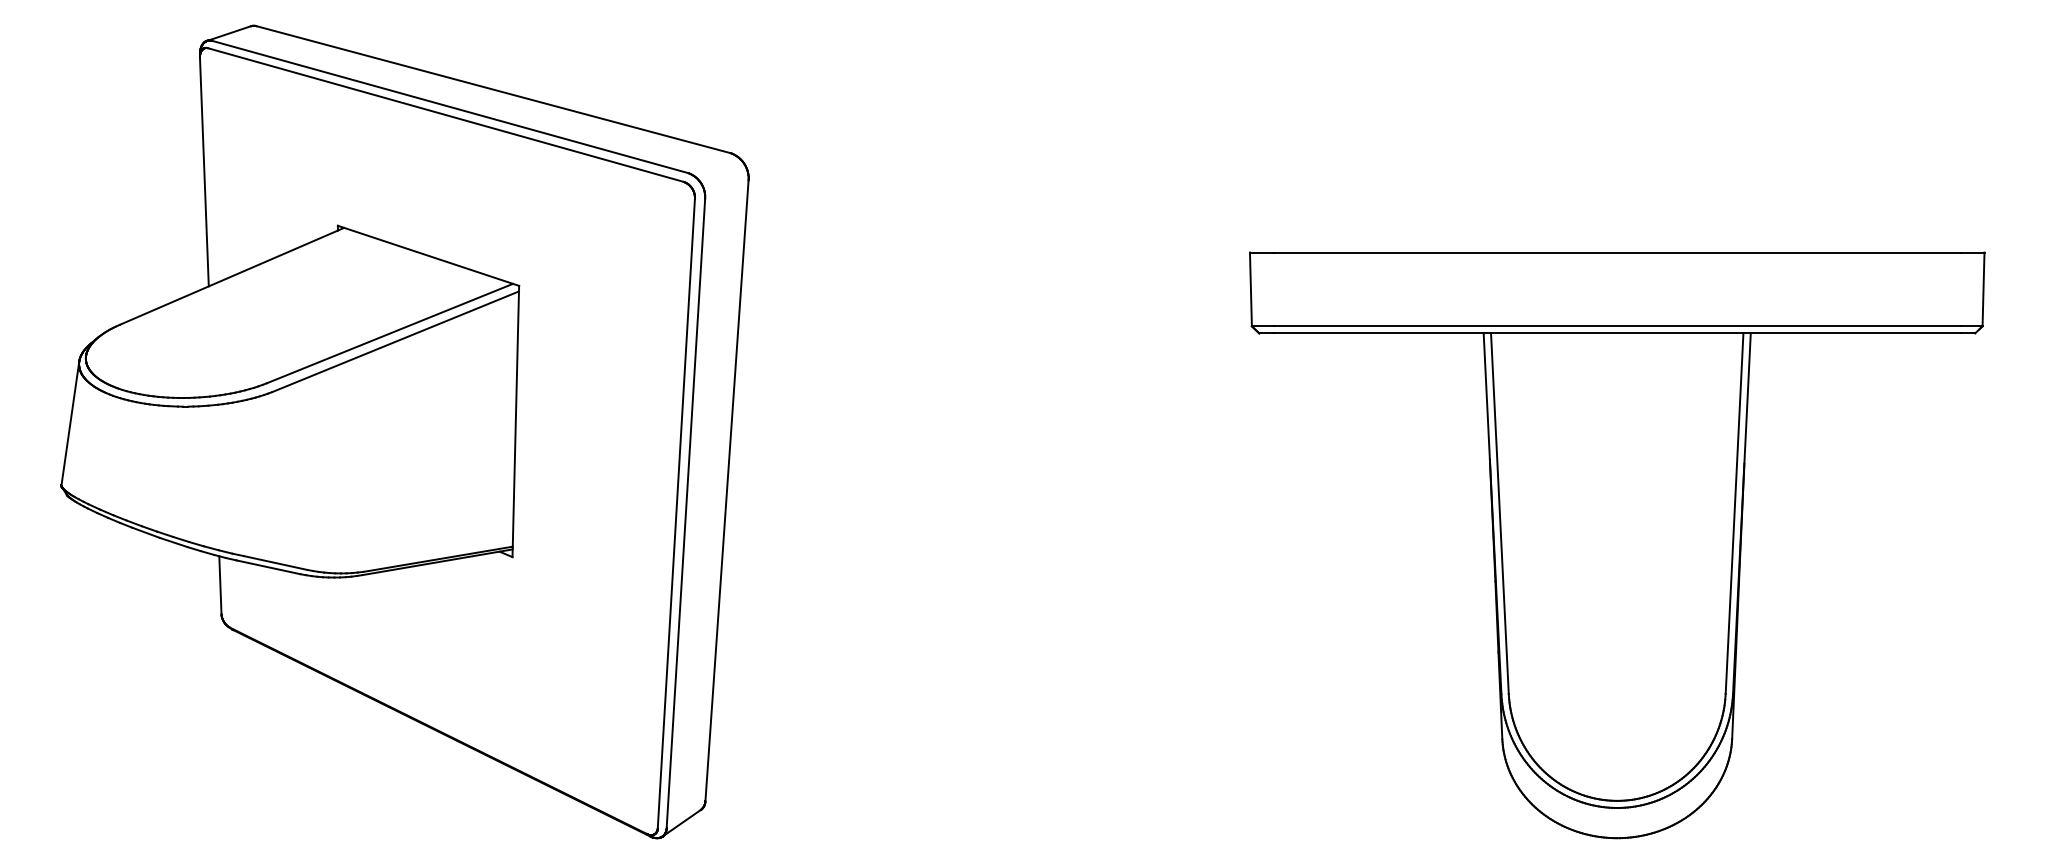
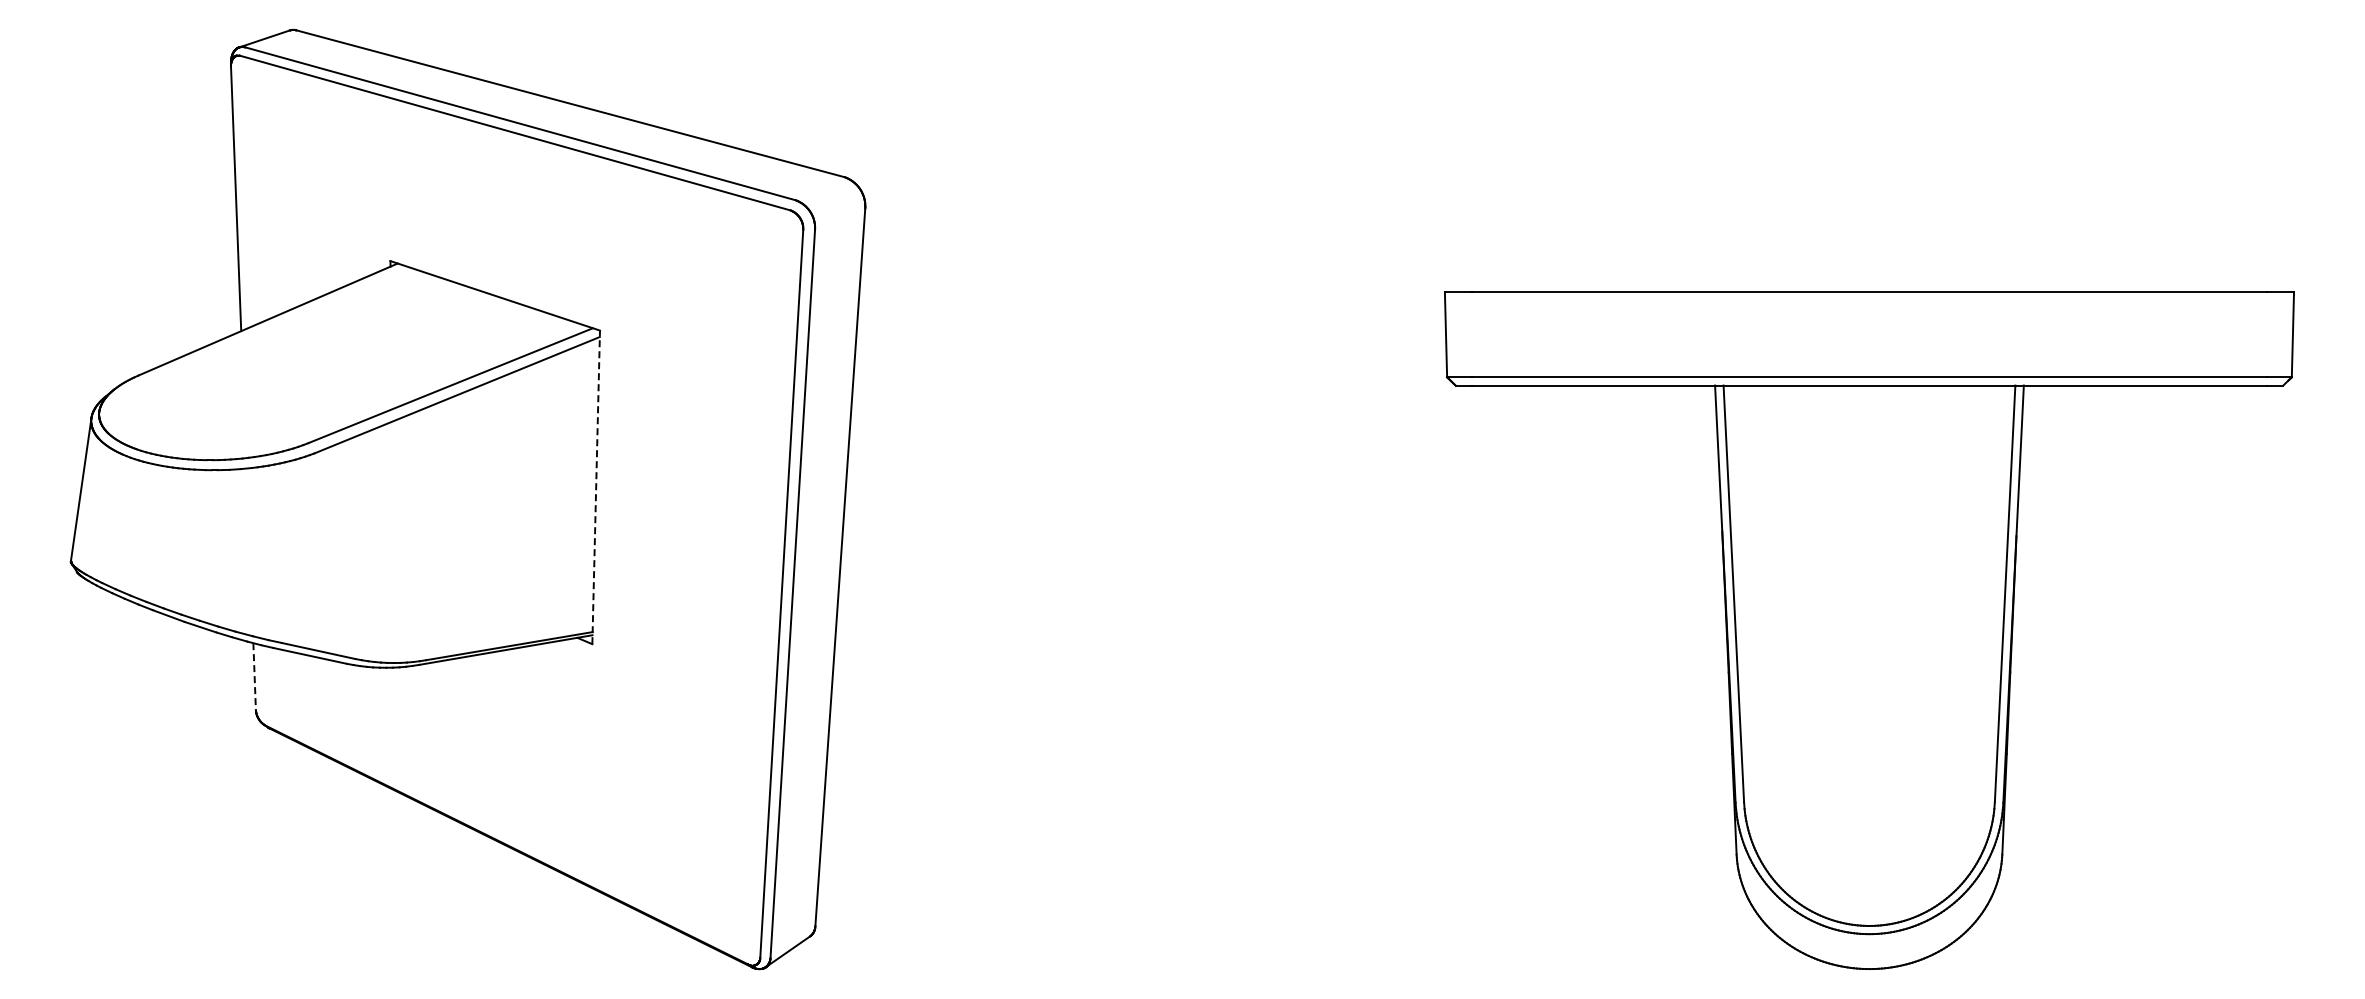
line: (516, 421) -> (596, 487), solid -> dashed
line: (220, 585) -> (254, 676), solid -> dashed

